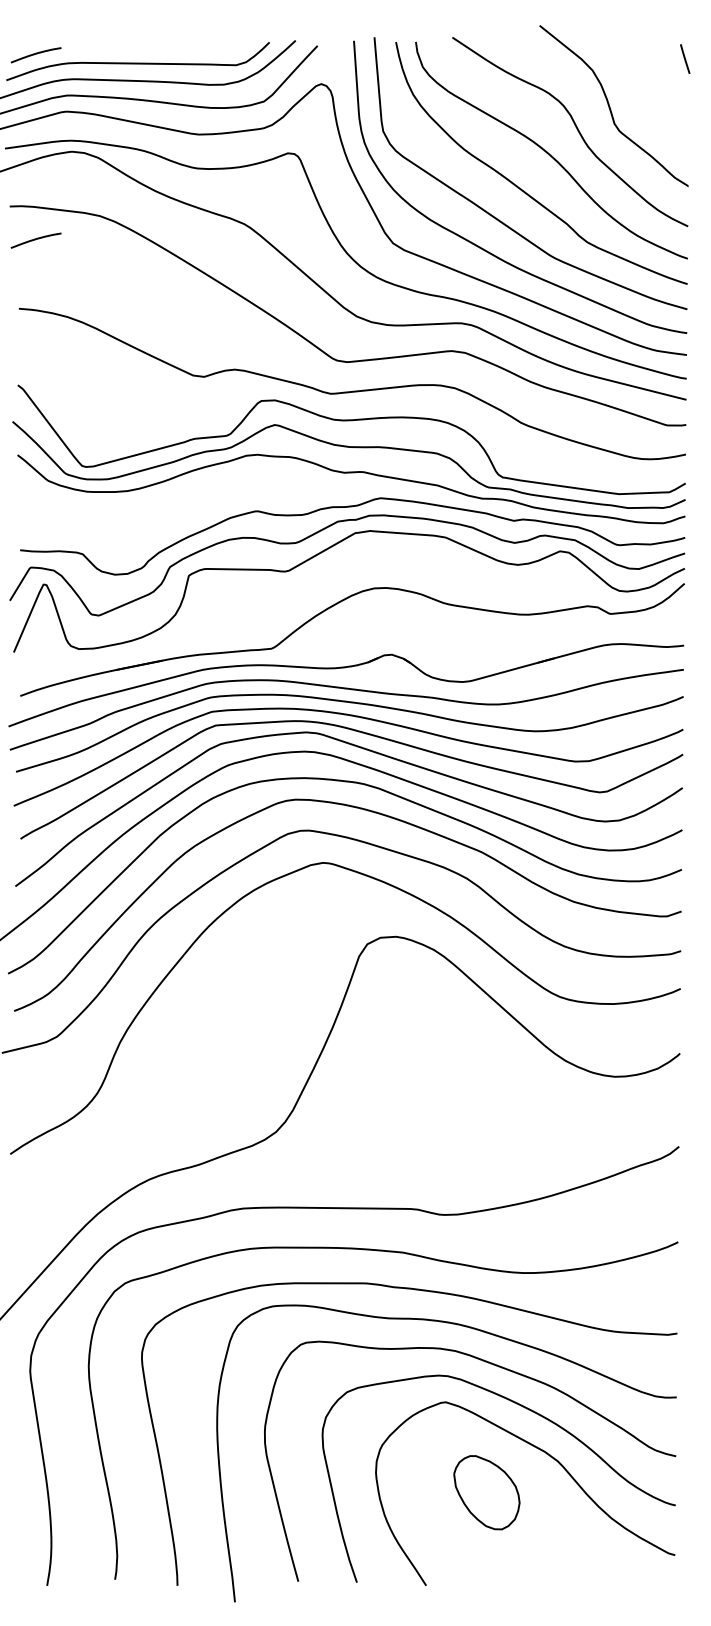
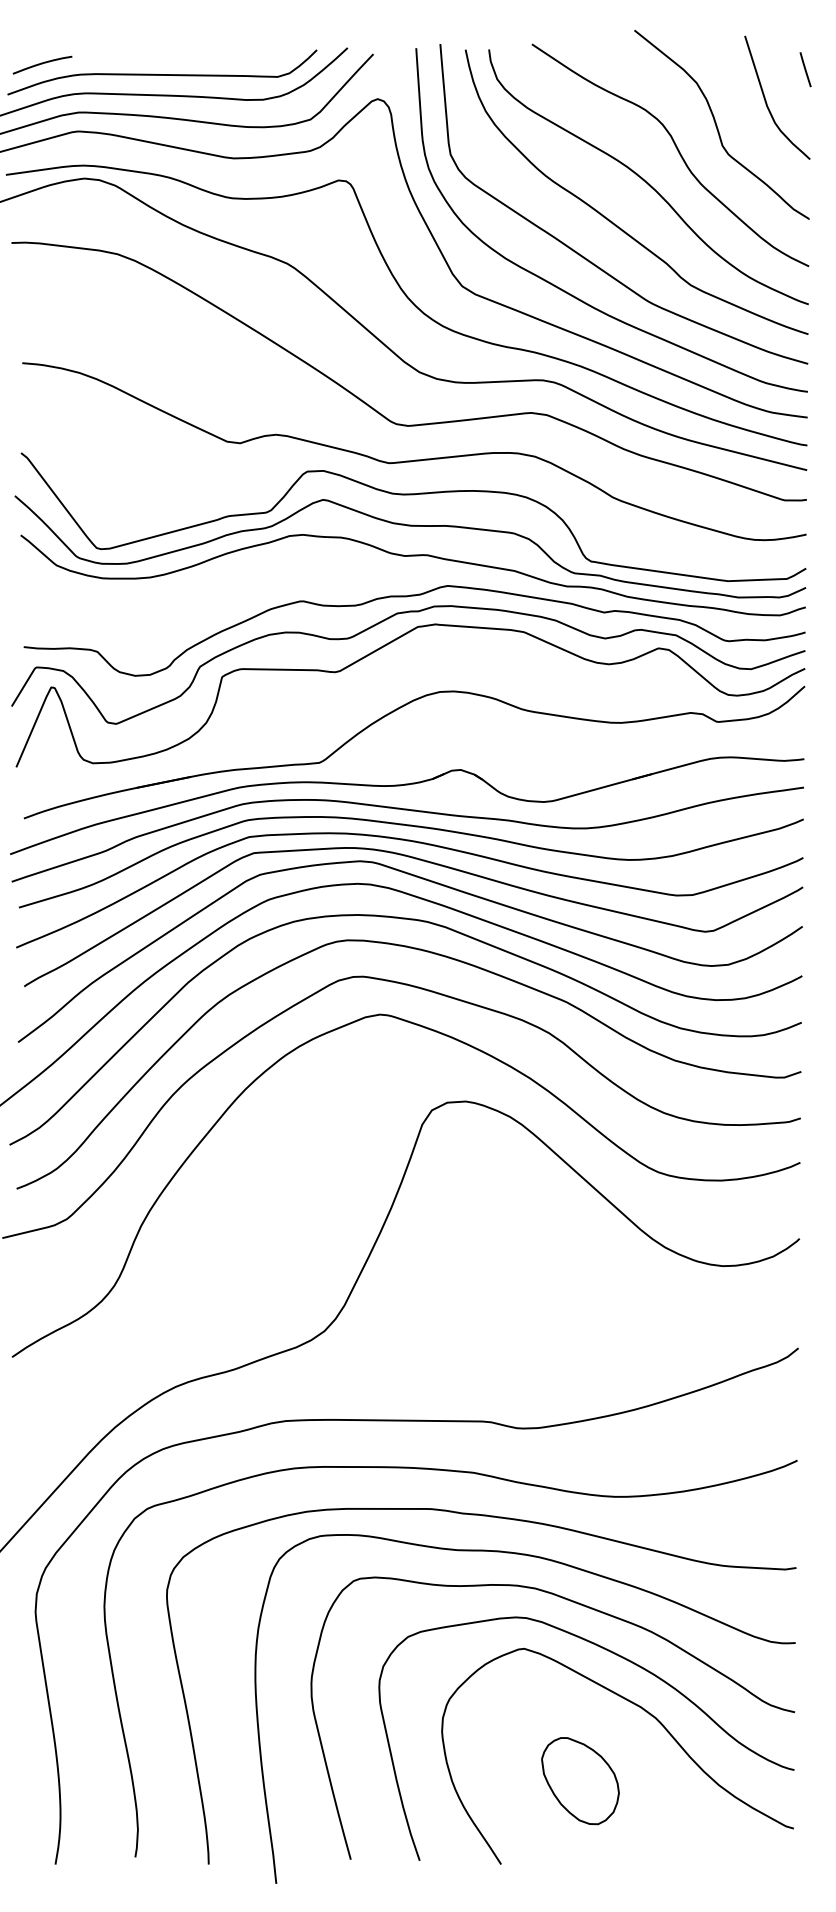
curve: (651, 85) -> (766, 100), added
curve: (36, 240) -> (42, 282), removed
part: (486, 1493) -> (580, 1781), moved

